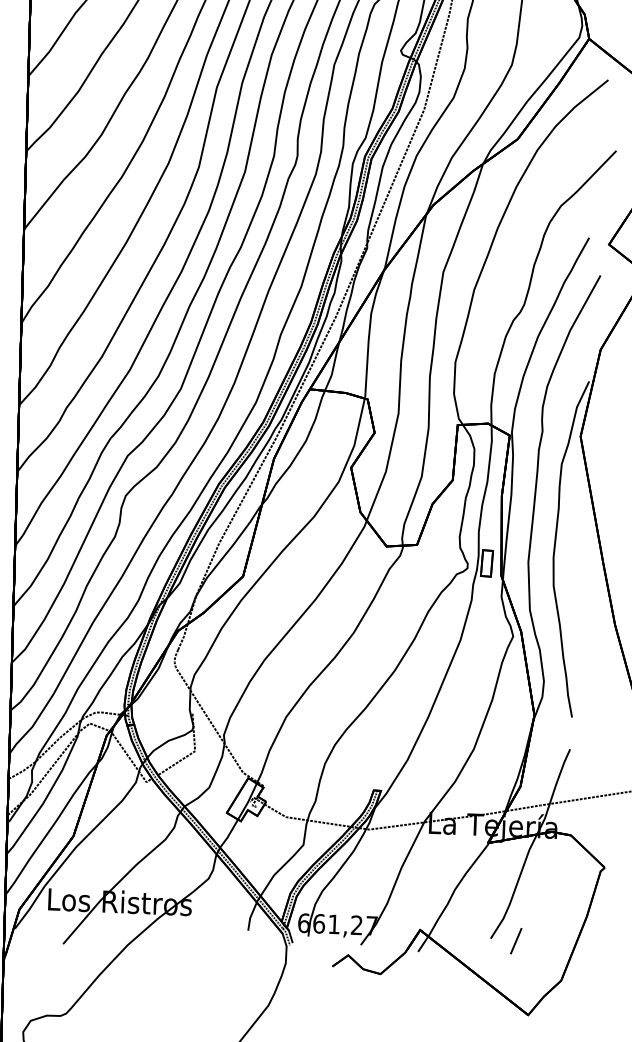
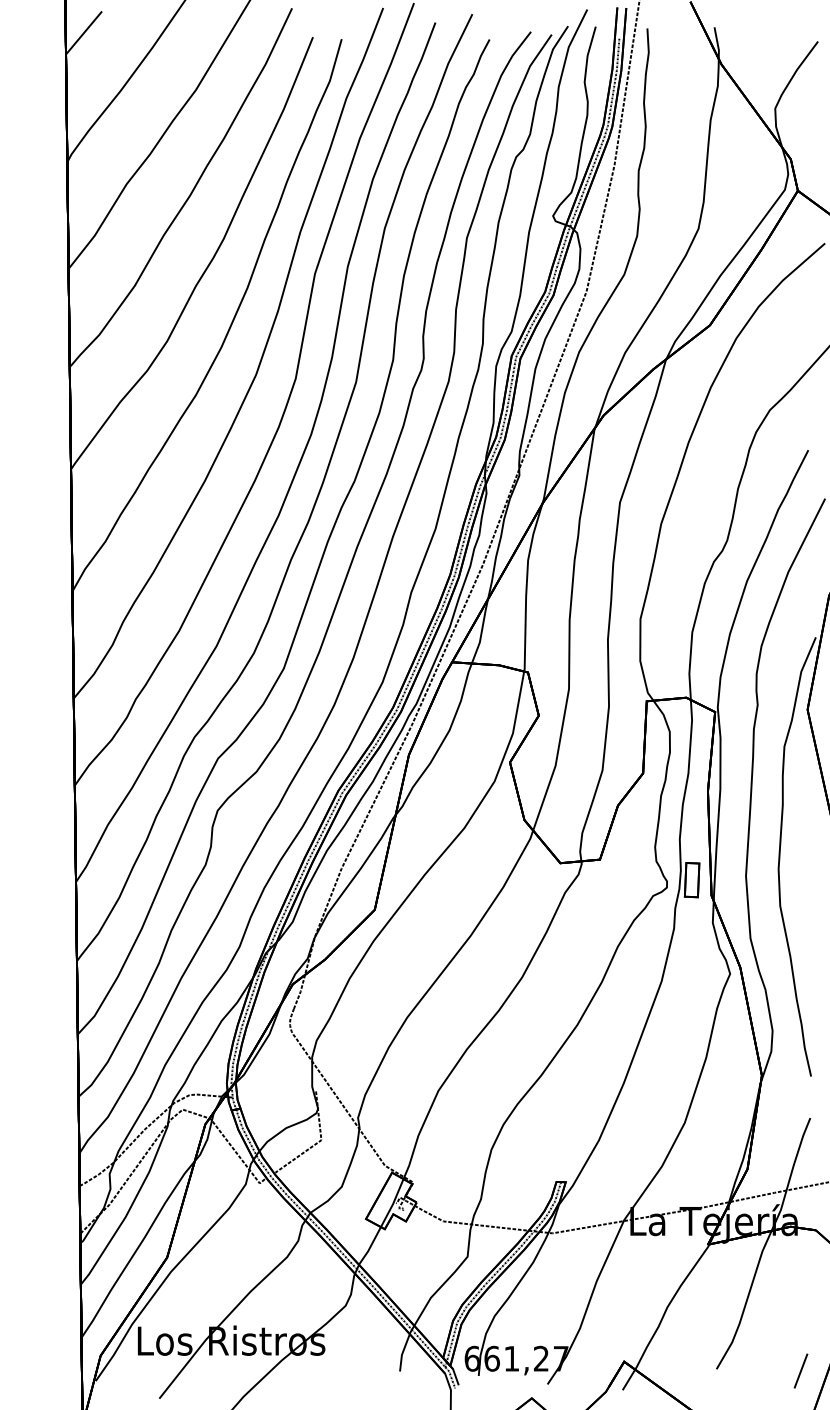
line: (515, 940) -> (800, 1370), moved

